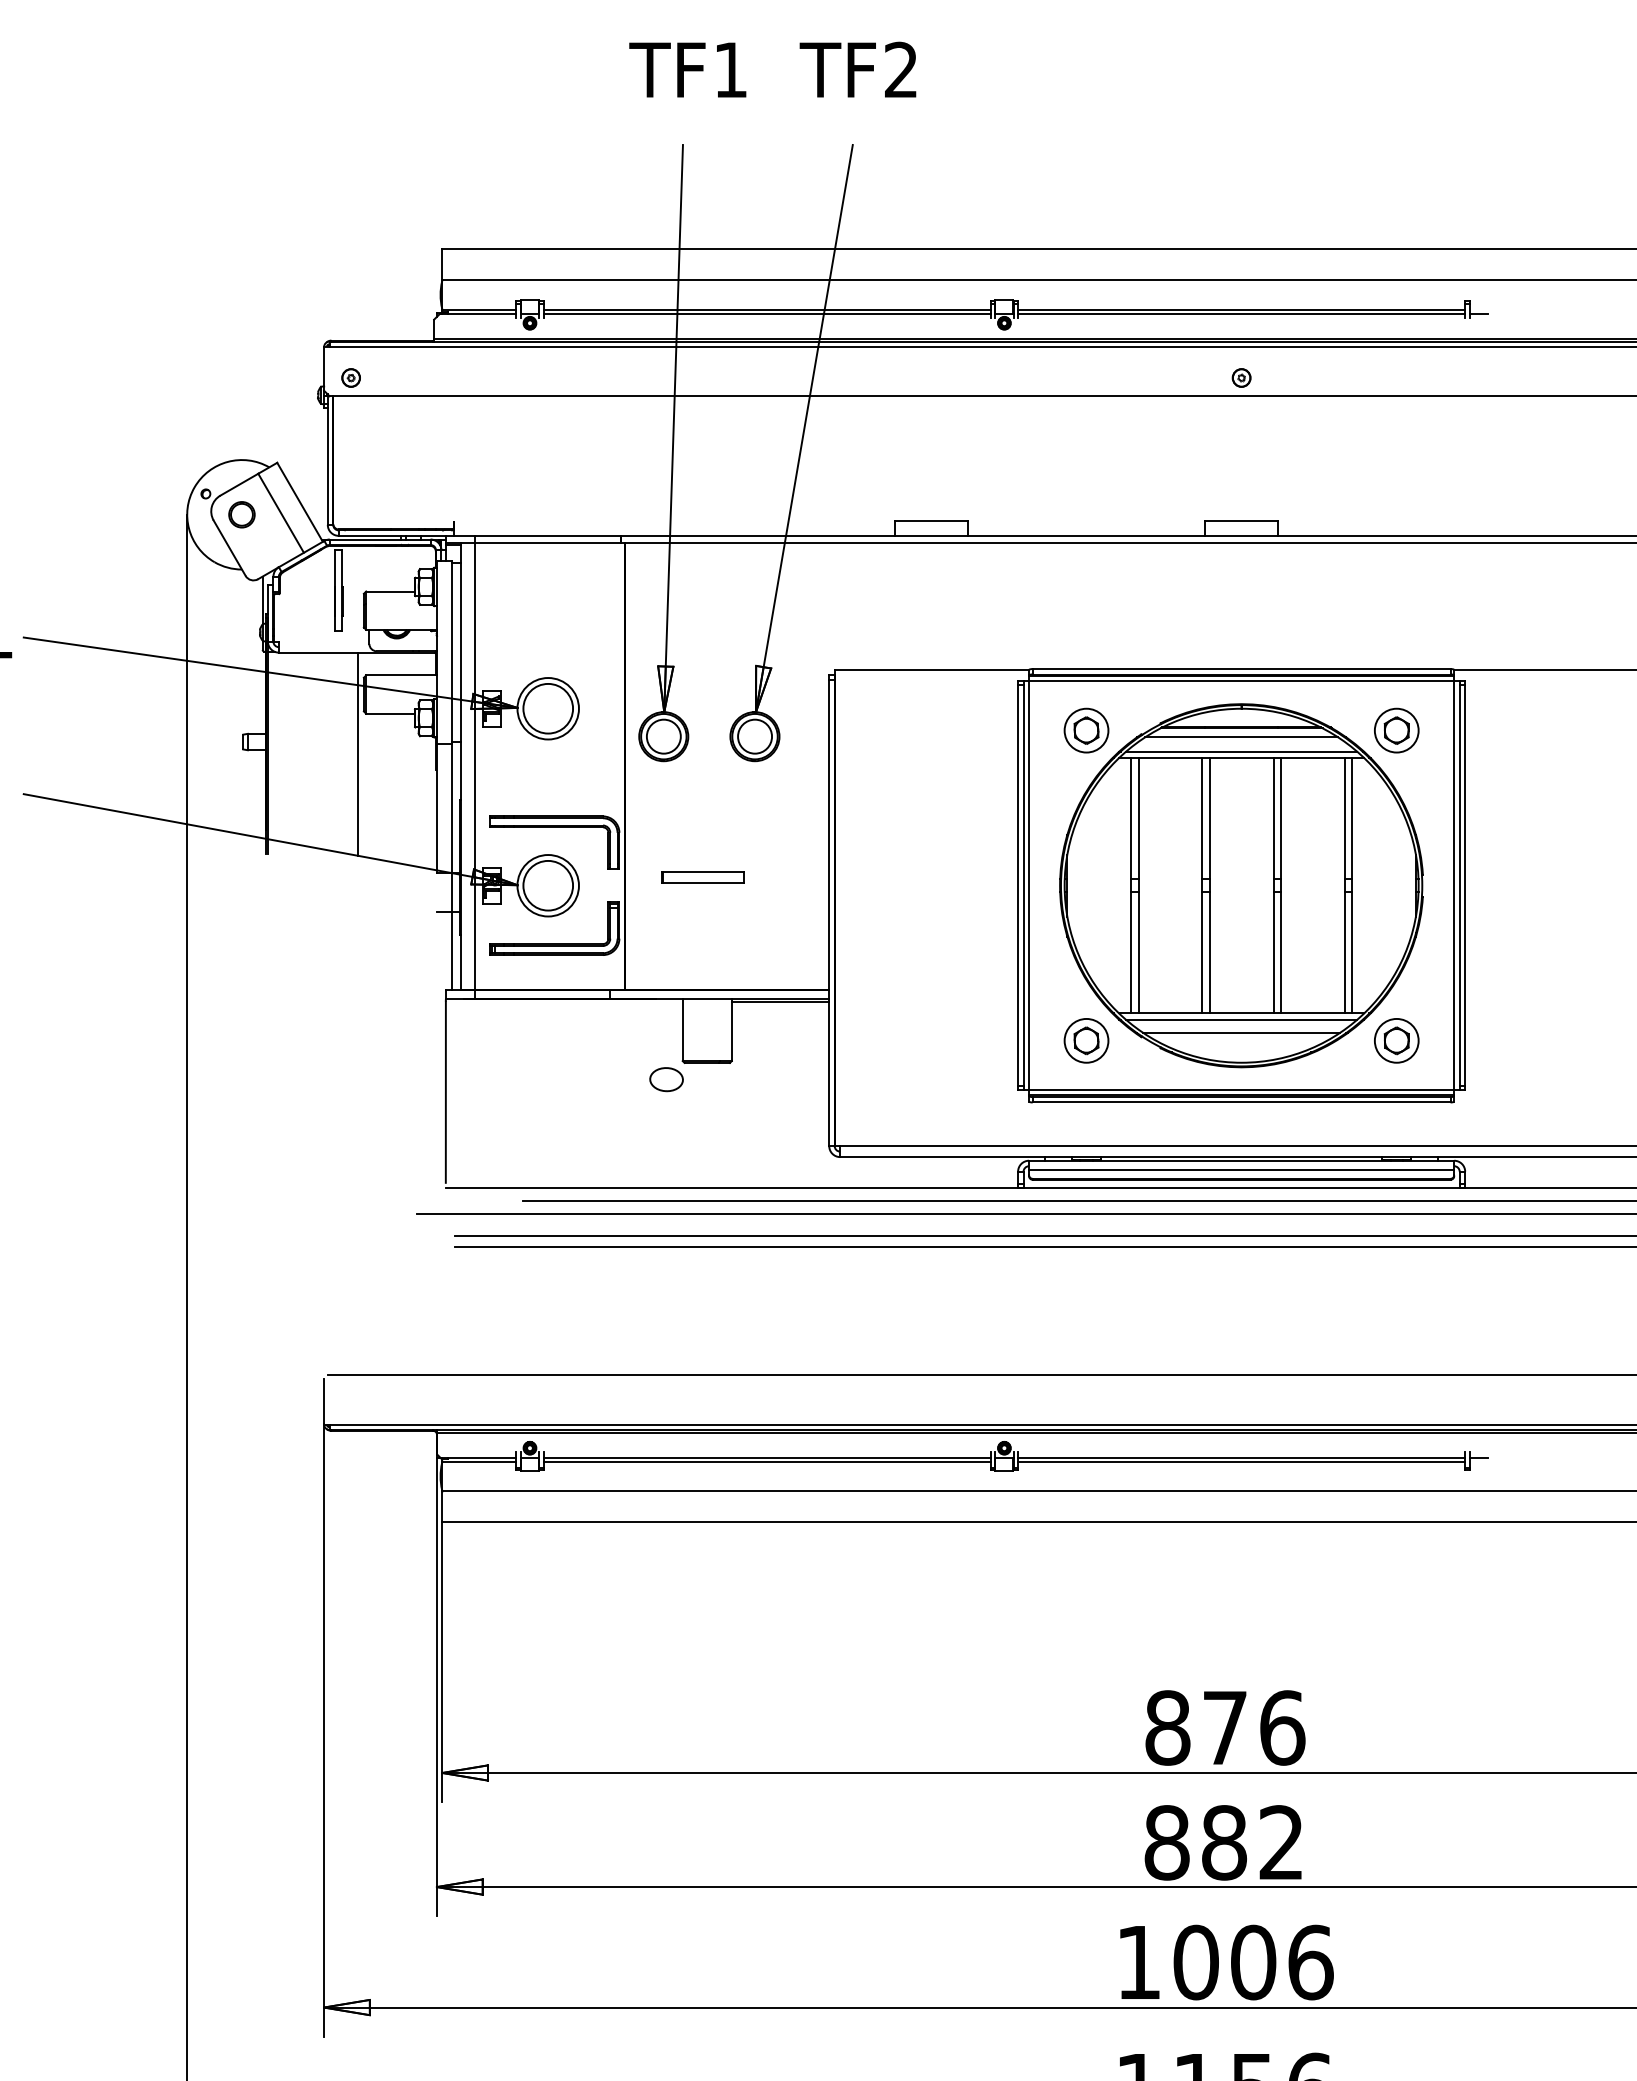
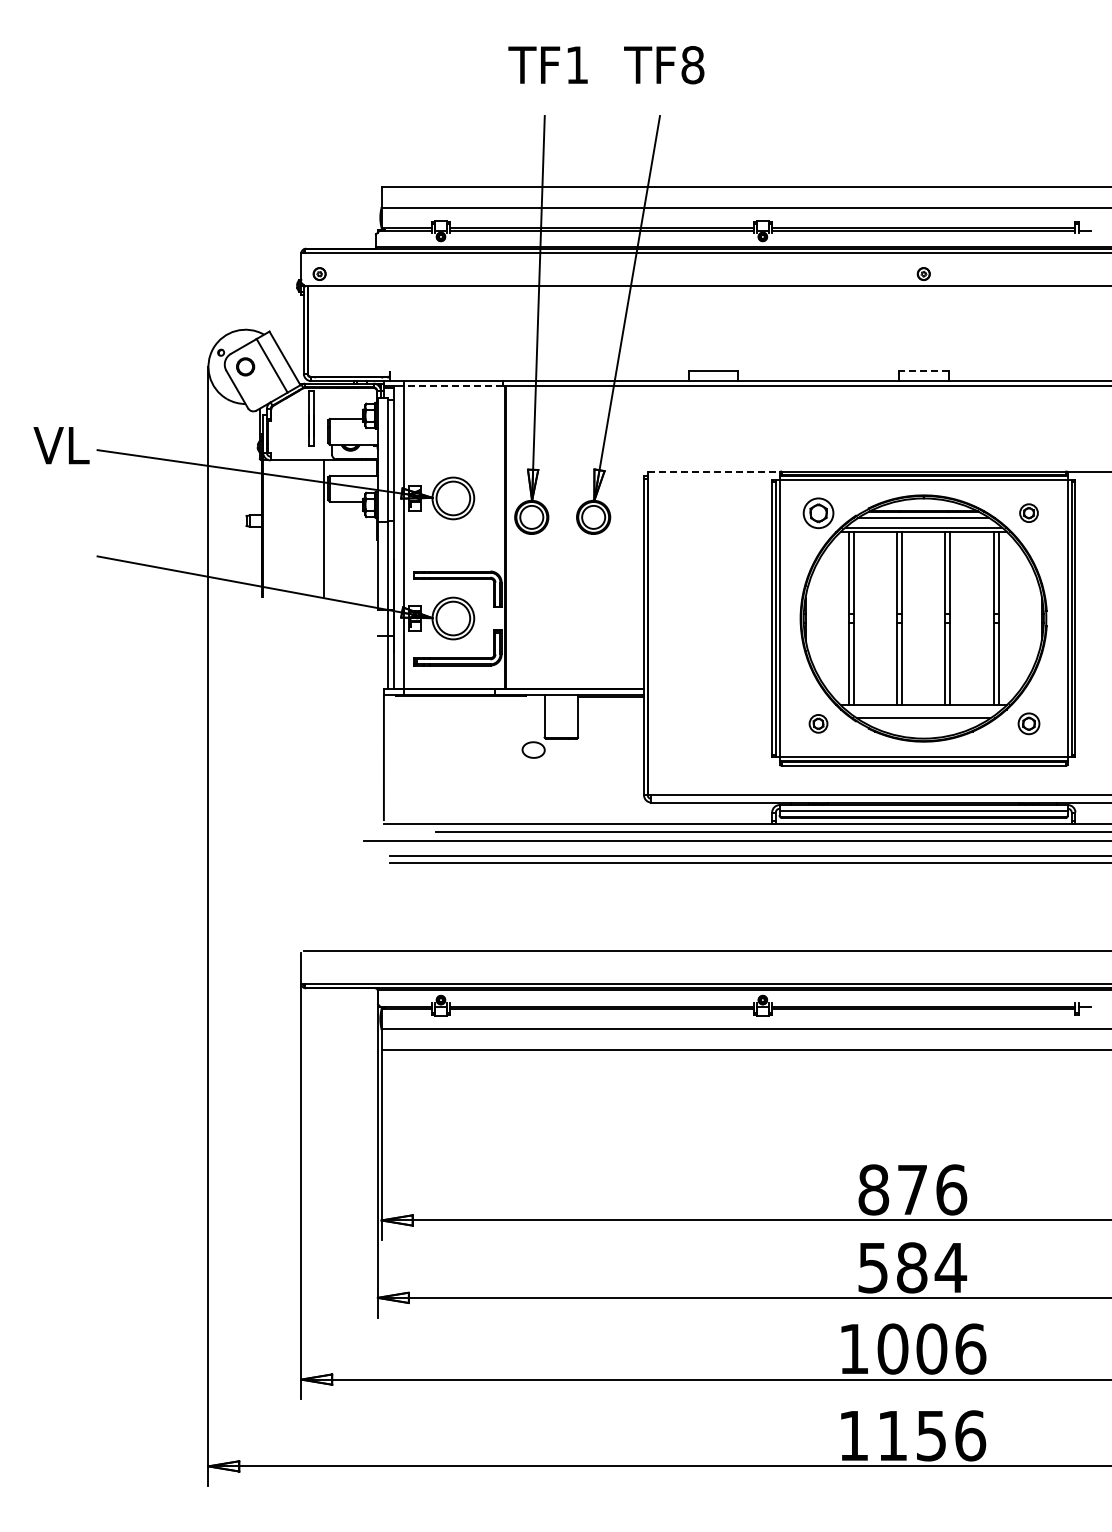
text: (900, 70) -> (692, 65), TF2 -> TF8
line: (1241, 521) -> (923, 371), solid -> dashed
line: (546, 543) -> (452, 386), solid -> dashed
line: (931, 669) -> (713, 471), solid -> dashed
part: (1395, 729) -> (1028, 512), size x0.6
part: (701, 876) -> (557, 612), removed
line: (1241, 1019) -> (923, 709), removed
part: (1086, 1040) -> (818, 723), size x0.6
part: (1395, 1040) -> (1028, 723), size x0.7
text: (1224, 1842) -> (912, 1267), 882 -> 584

